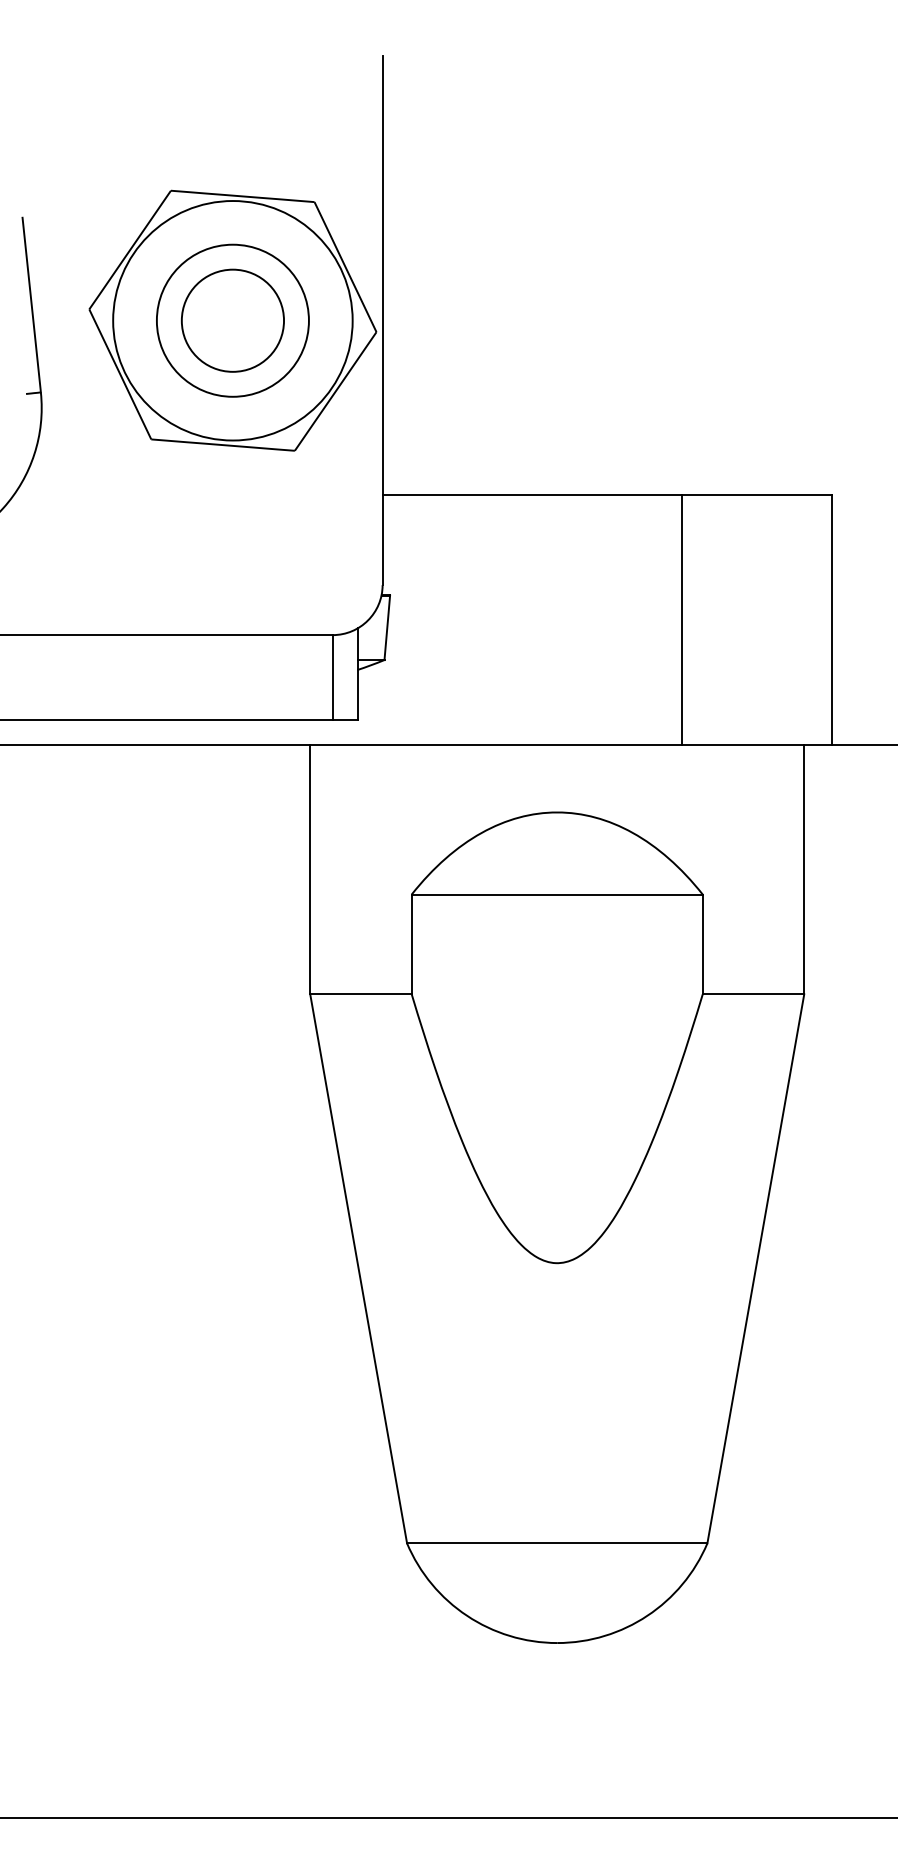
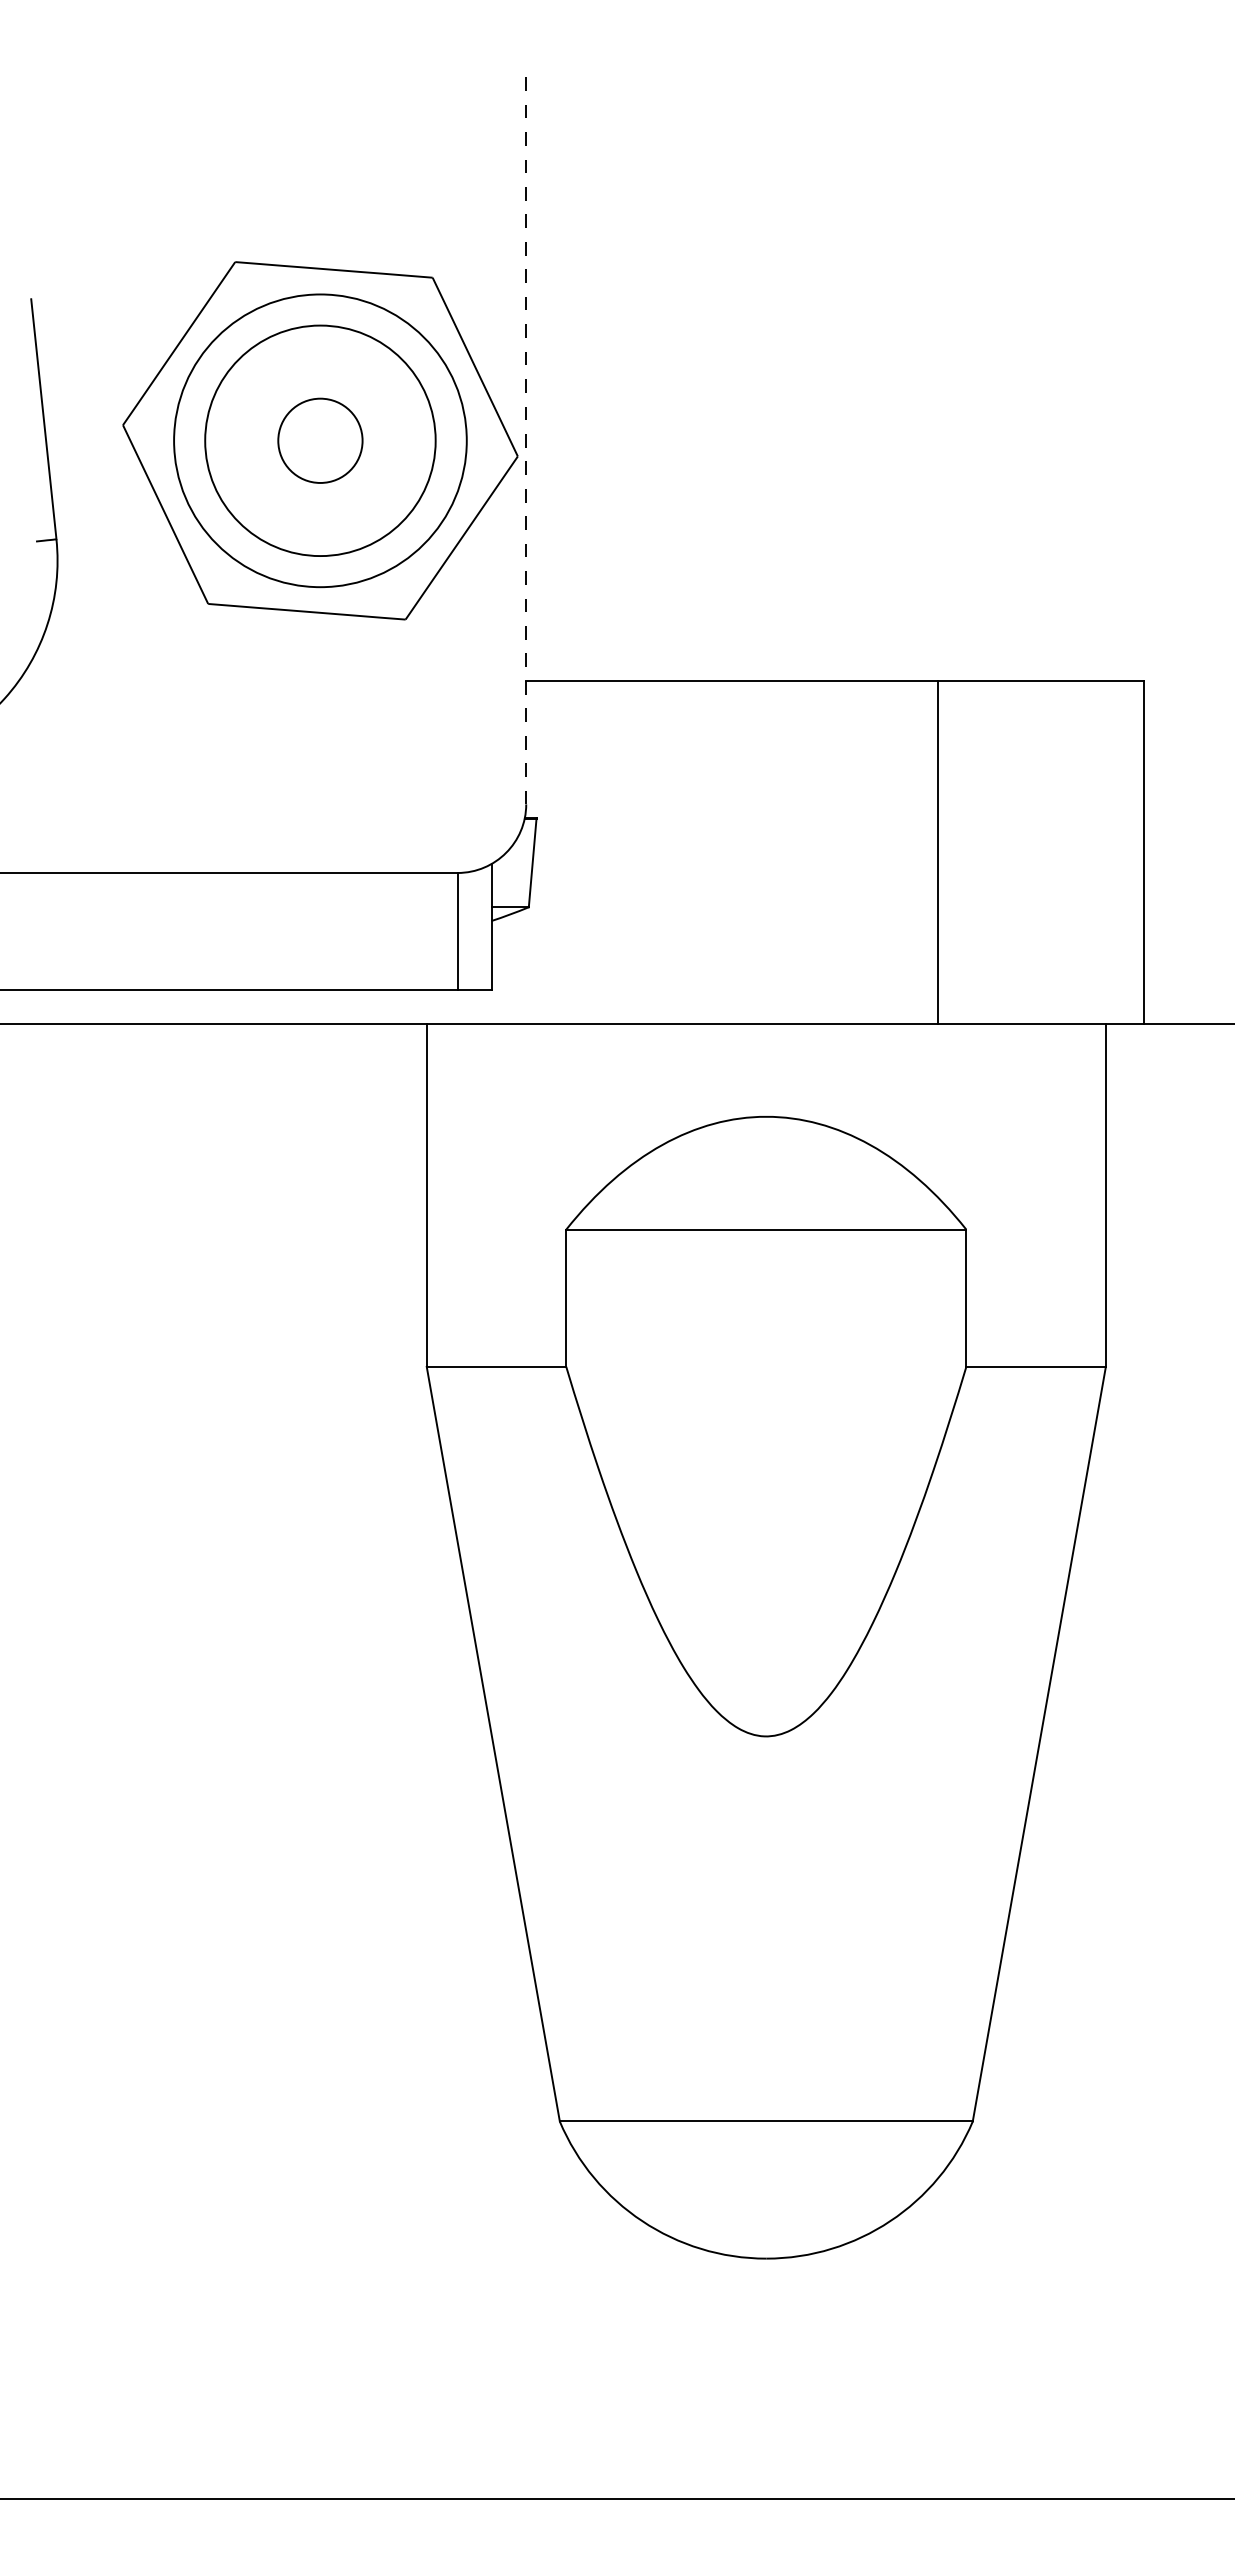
circle: (232, 320) -> (319, 440), size x1.4
circle: (232, 320) -> (320, 440), size x0.6
circle: (232, 320) -> (320, 440), size x0.7
line: (382, 320) -> (526, 440), solid -> dashed

